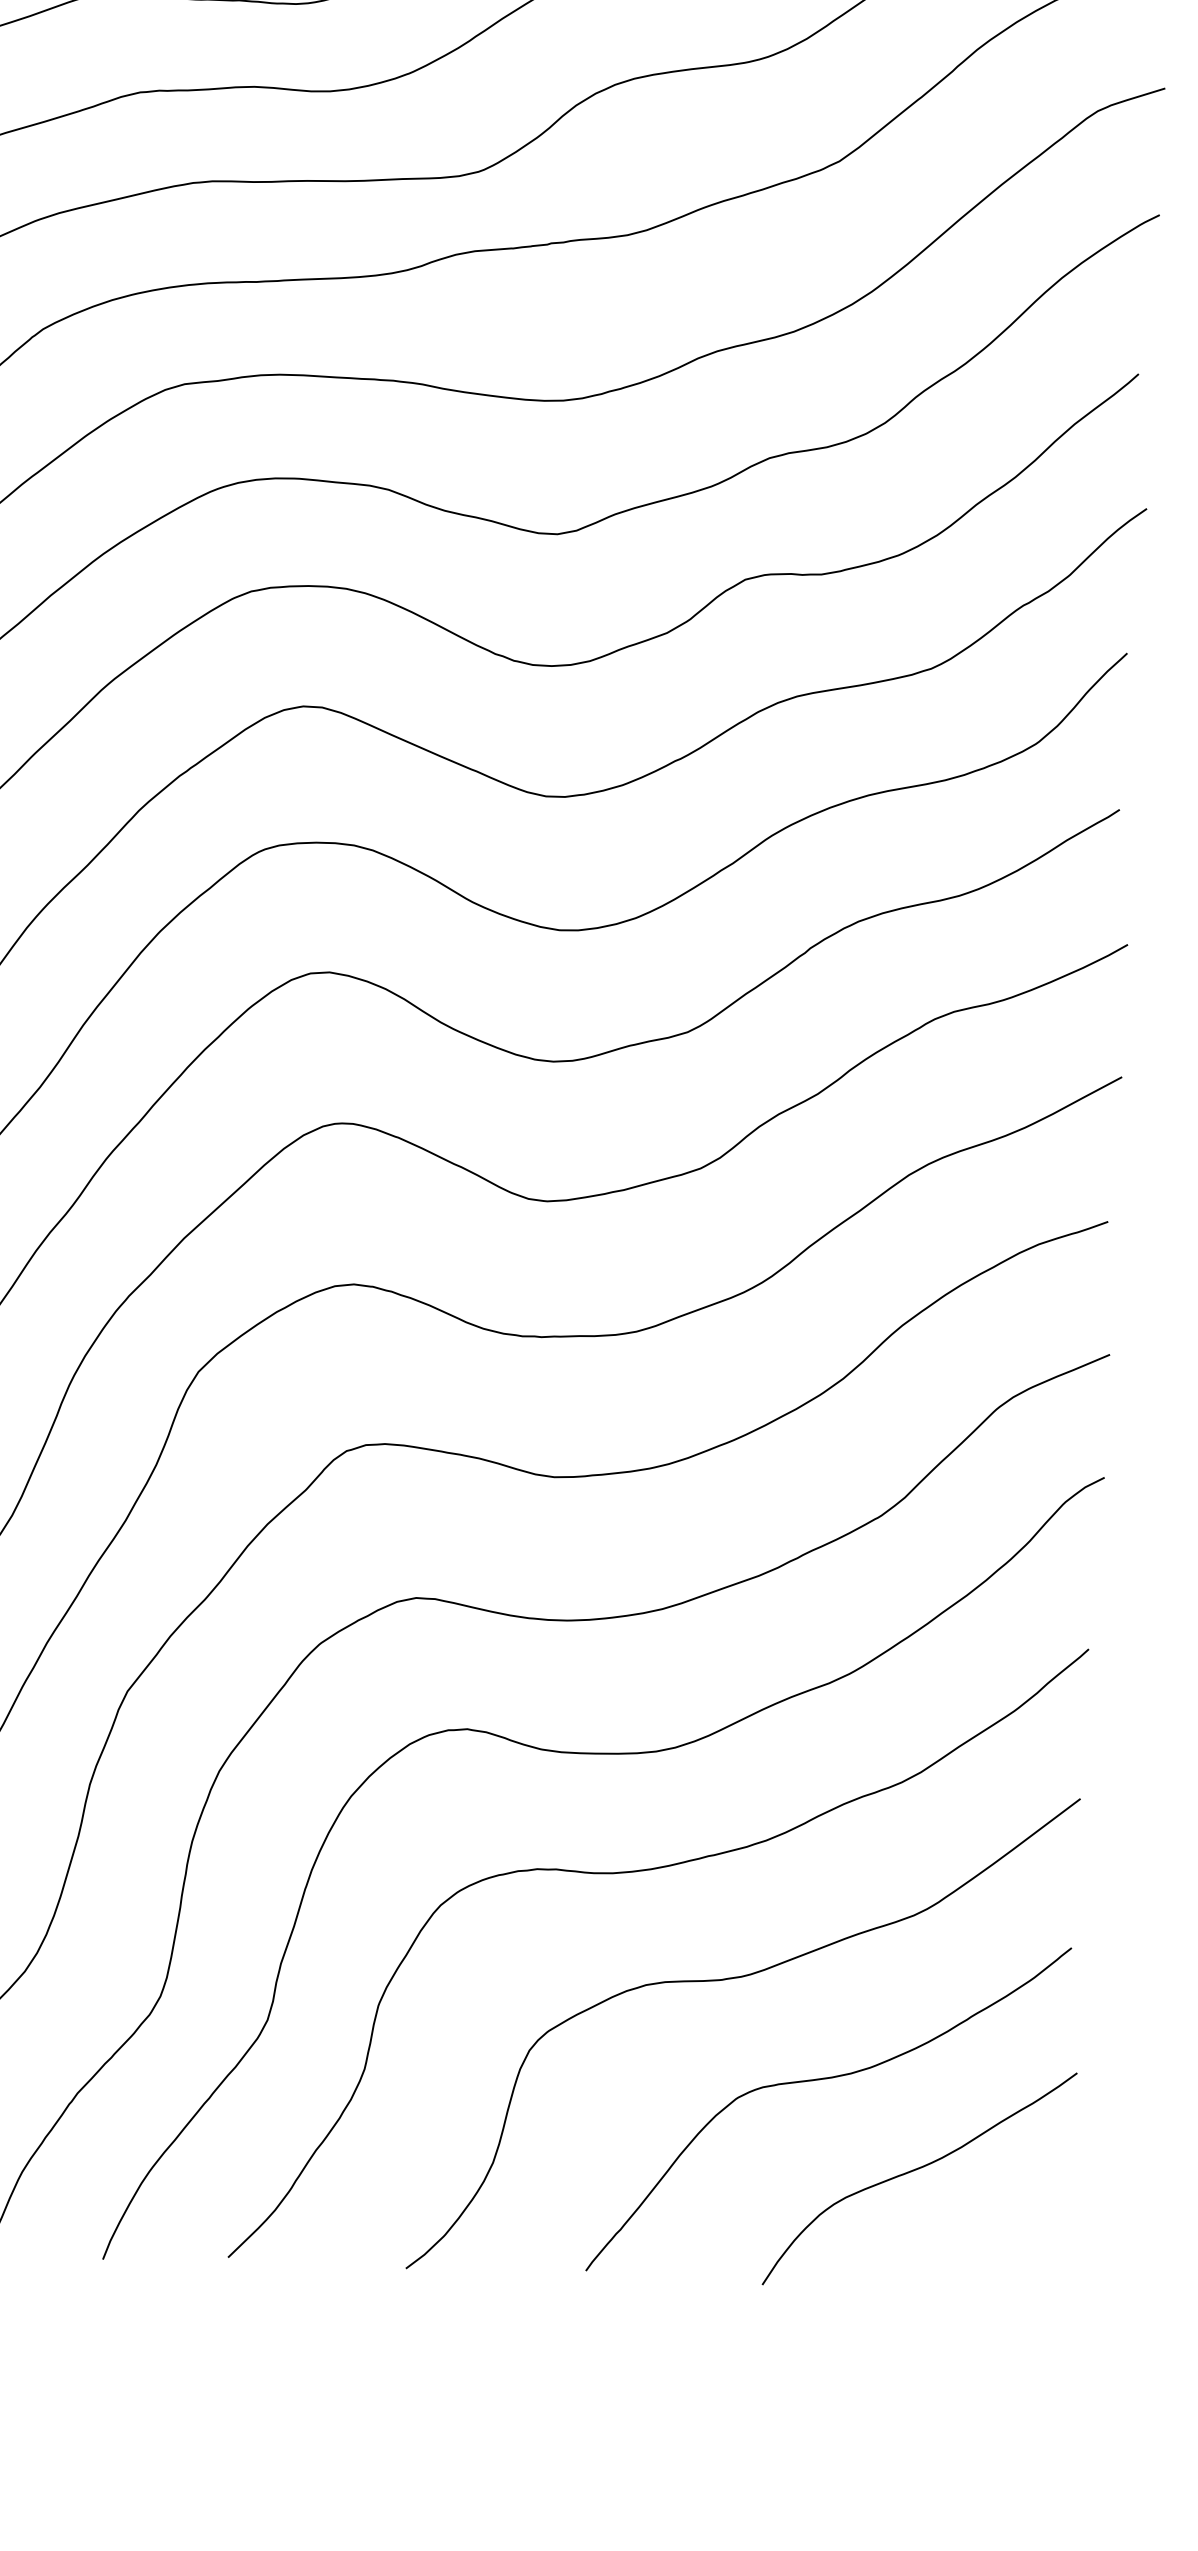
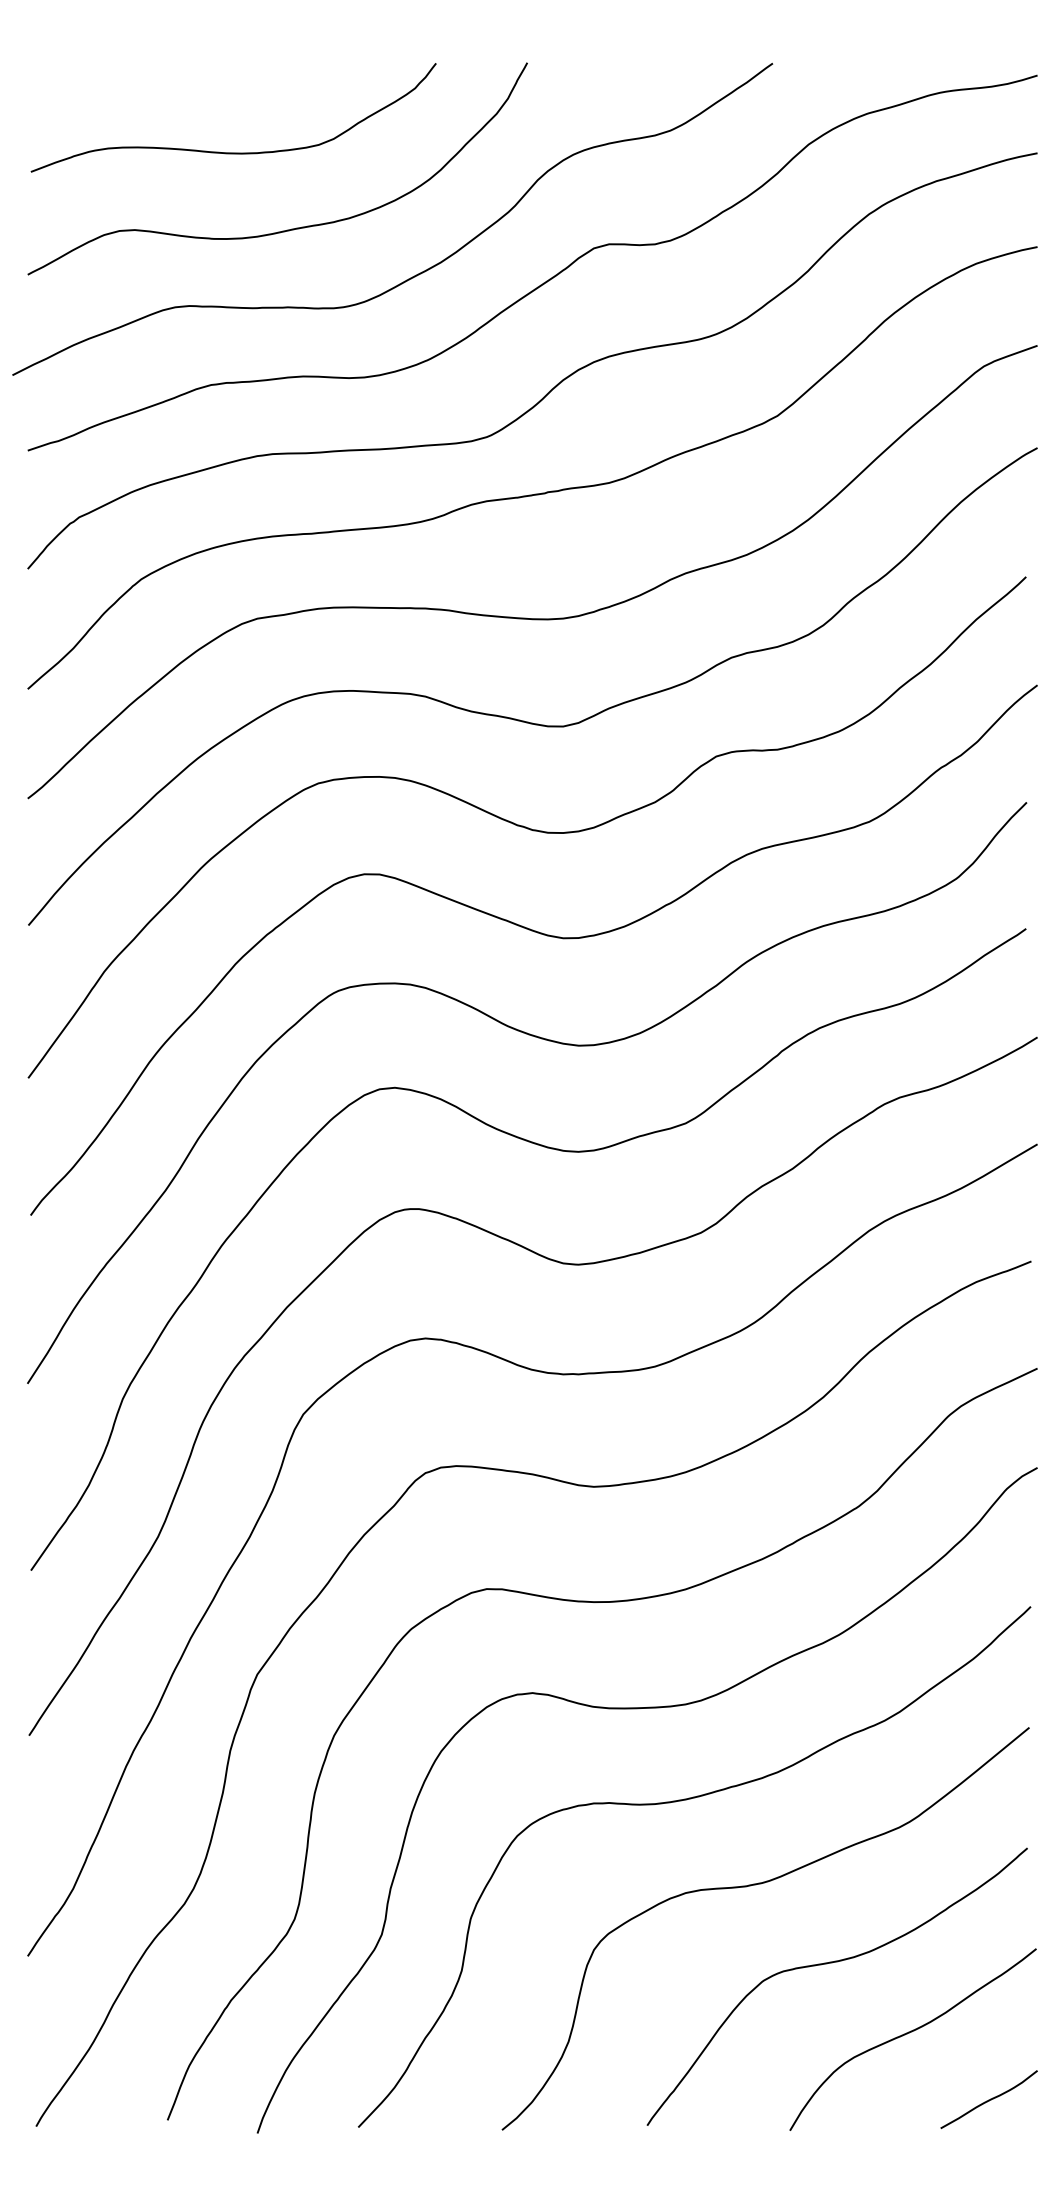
curve: (1009, 2257) -> (988, 2099), added

